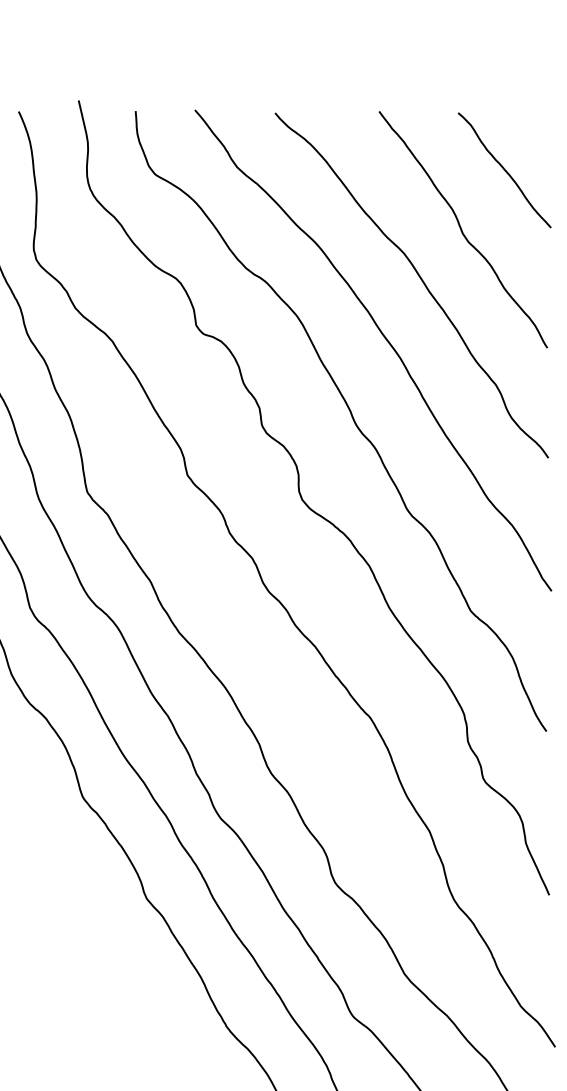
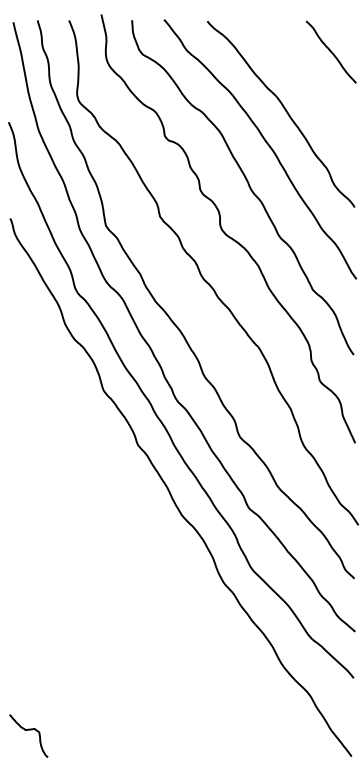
curve: (462, 230) -> (308, 84), removed

